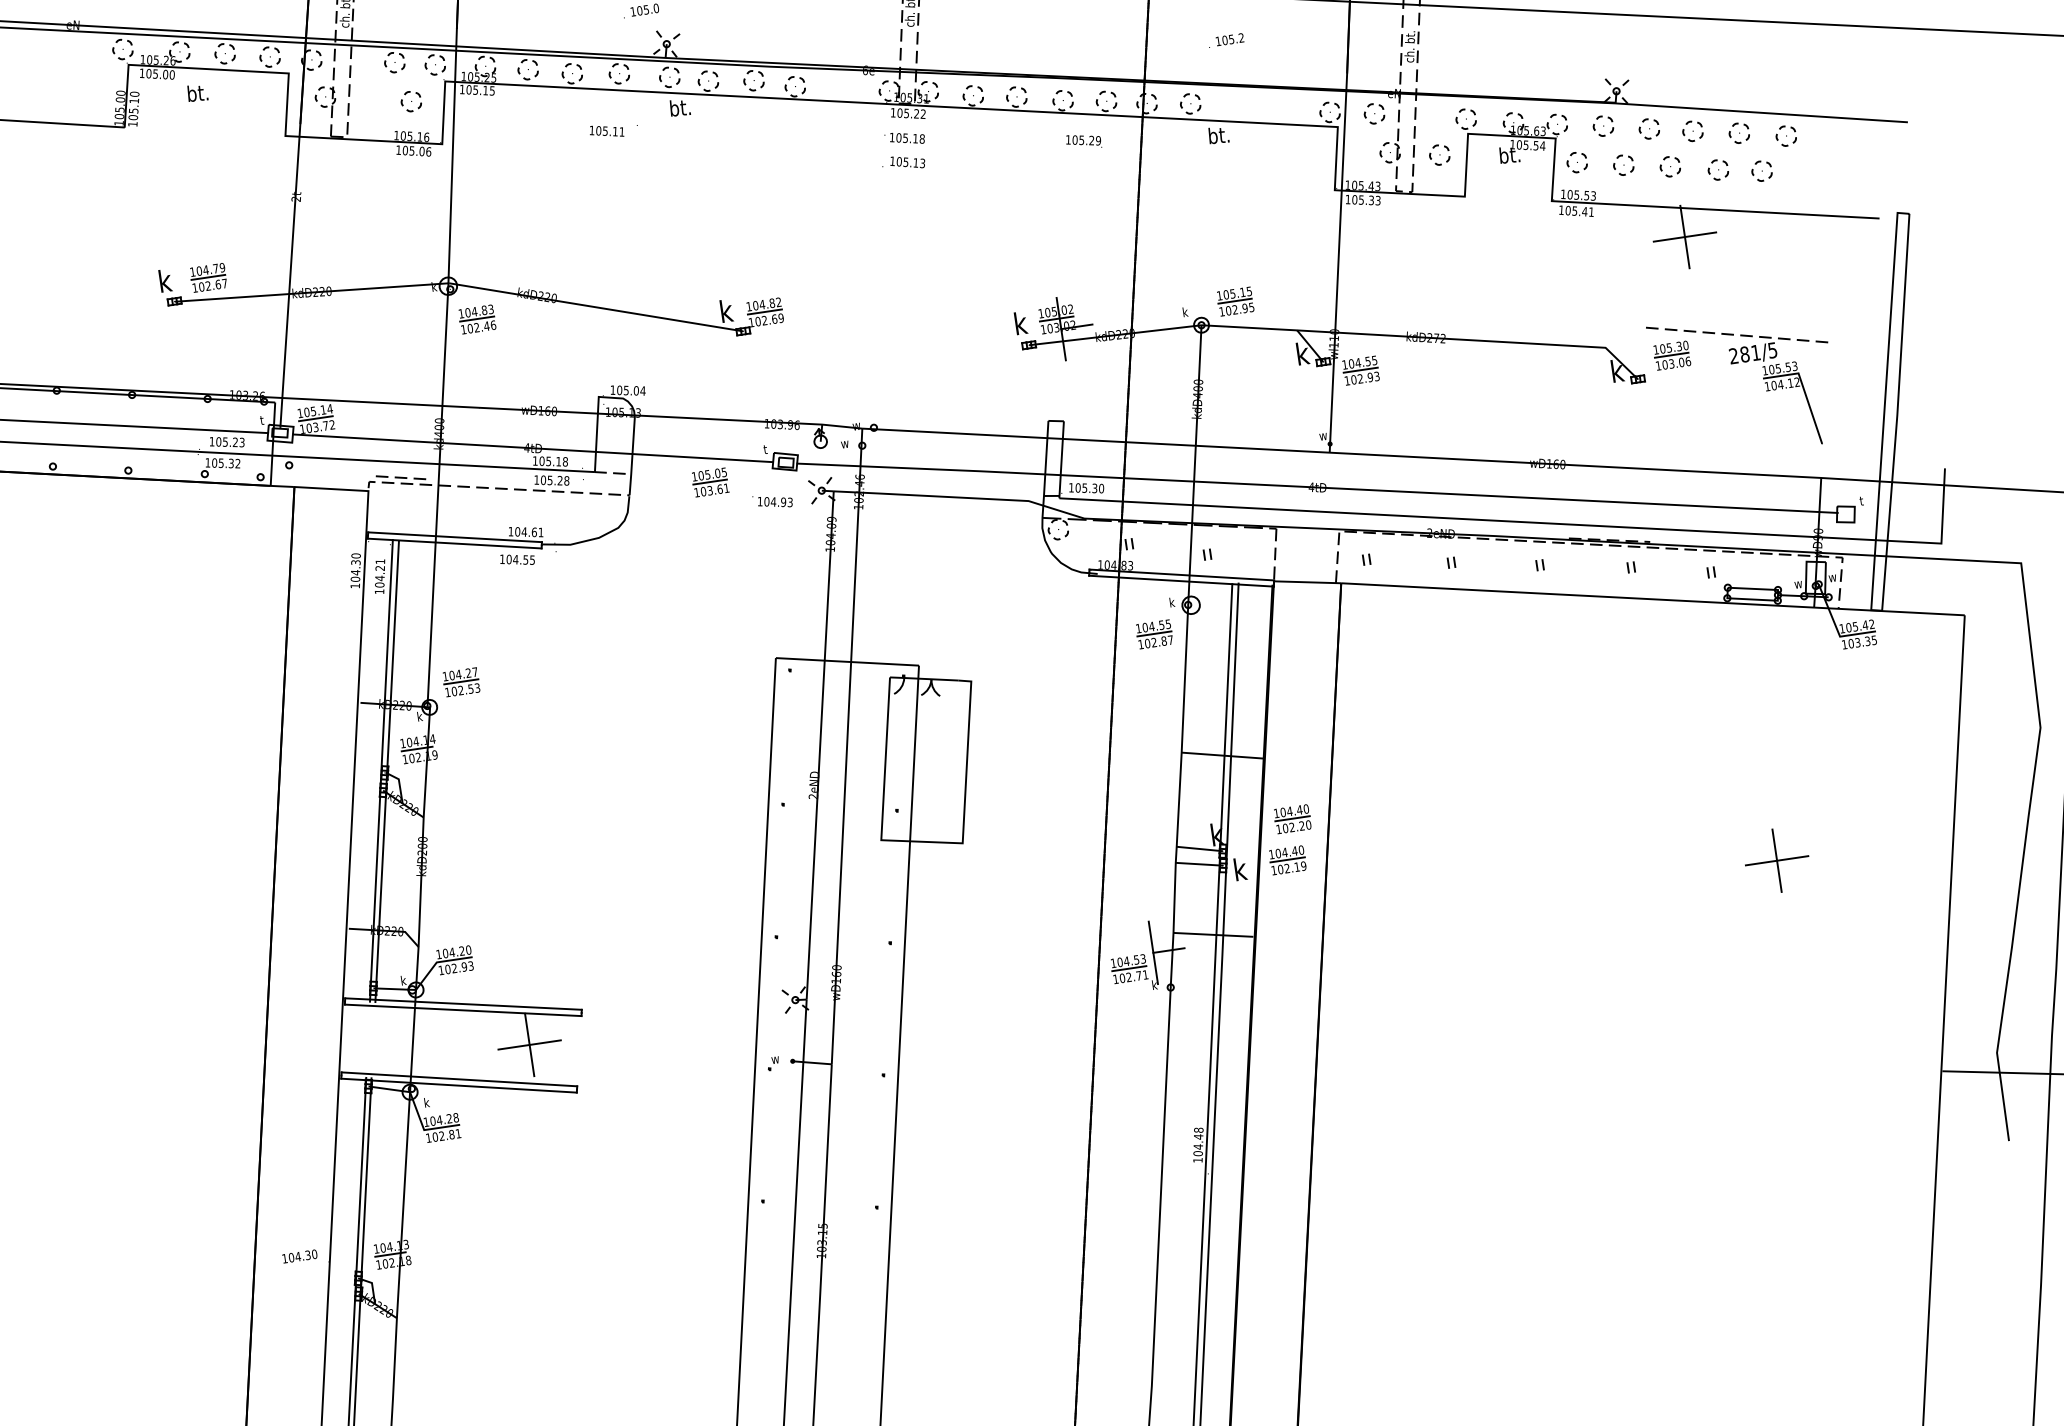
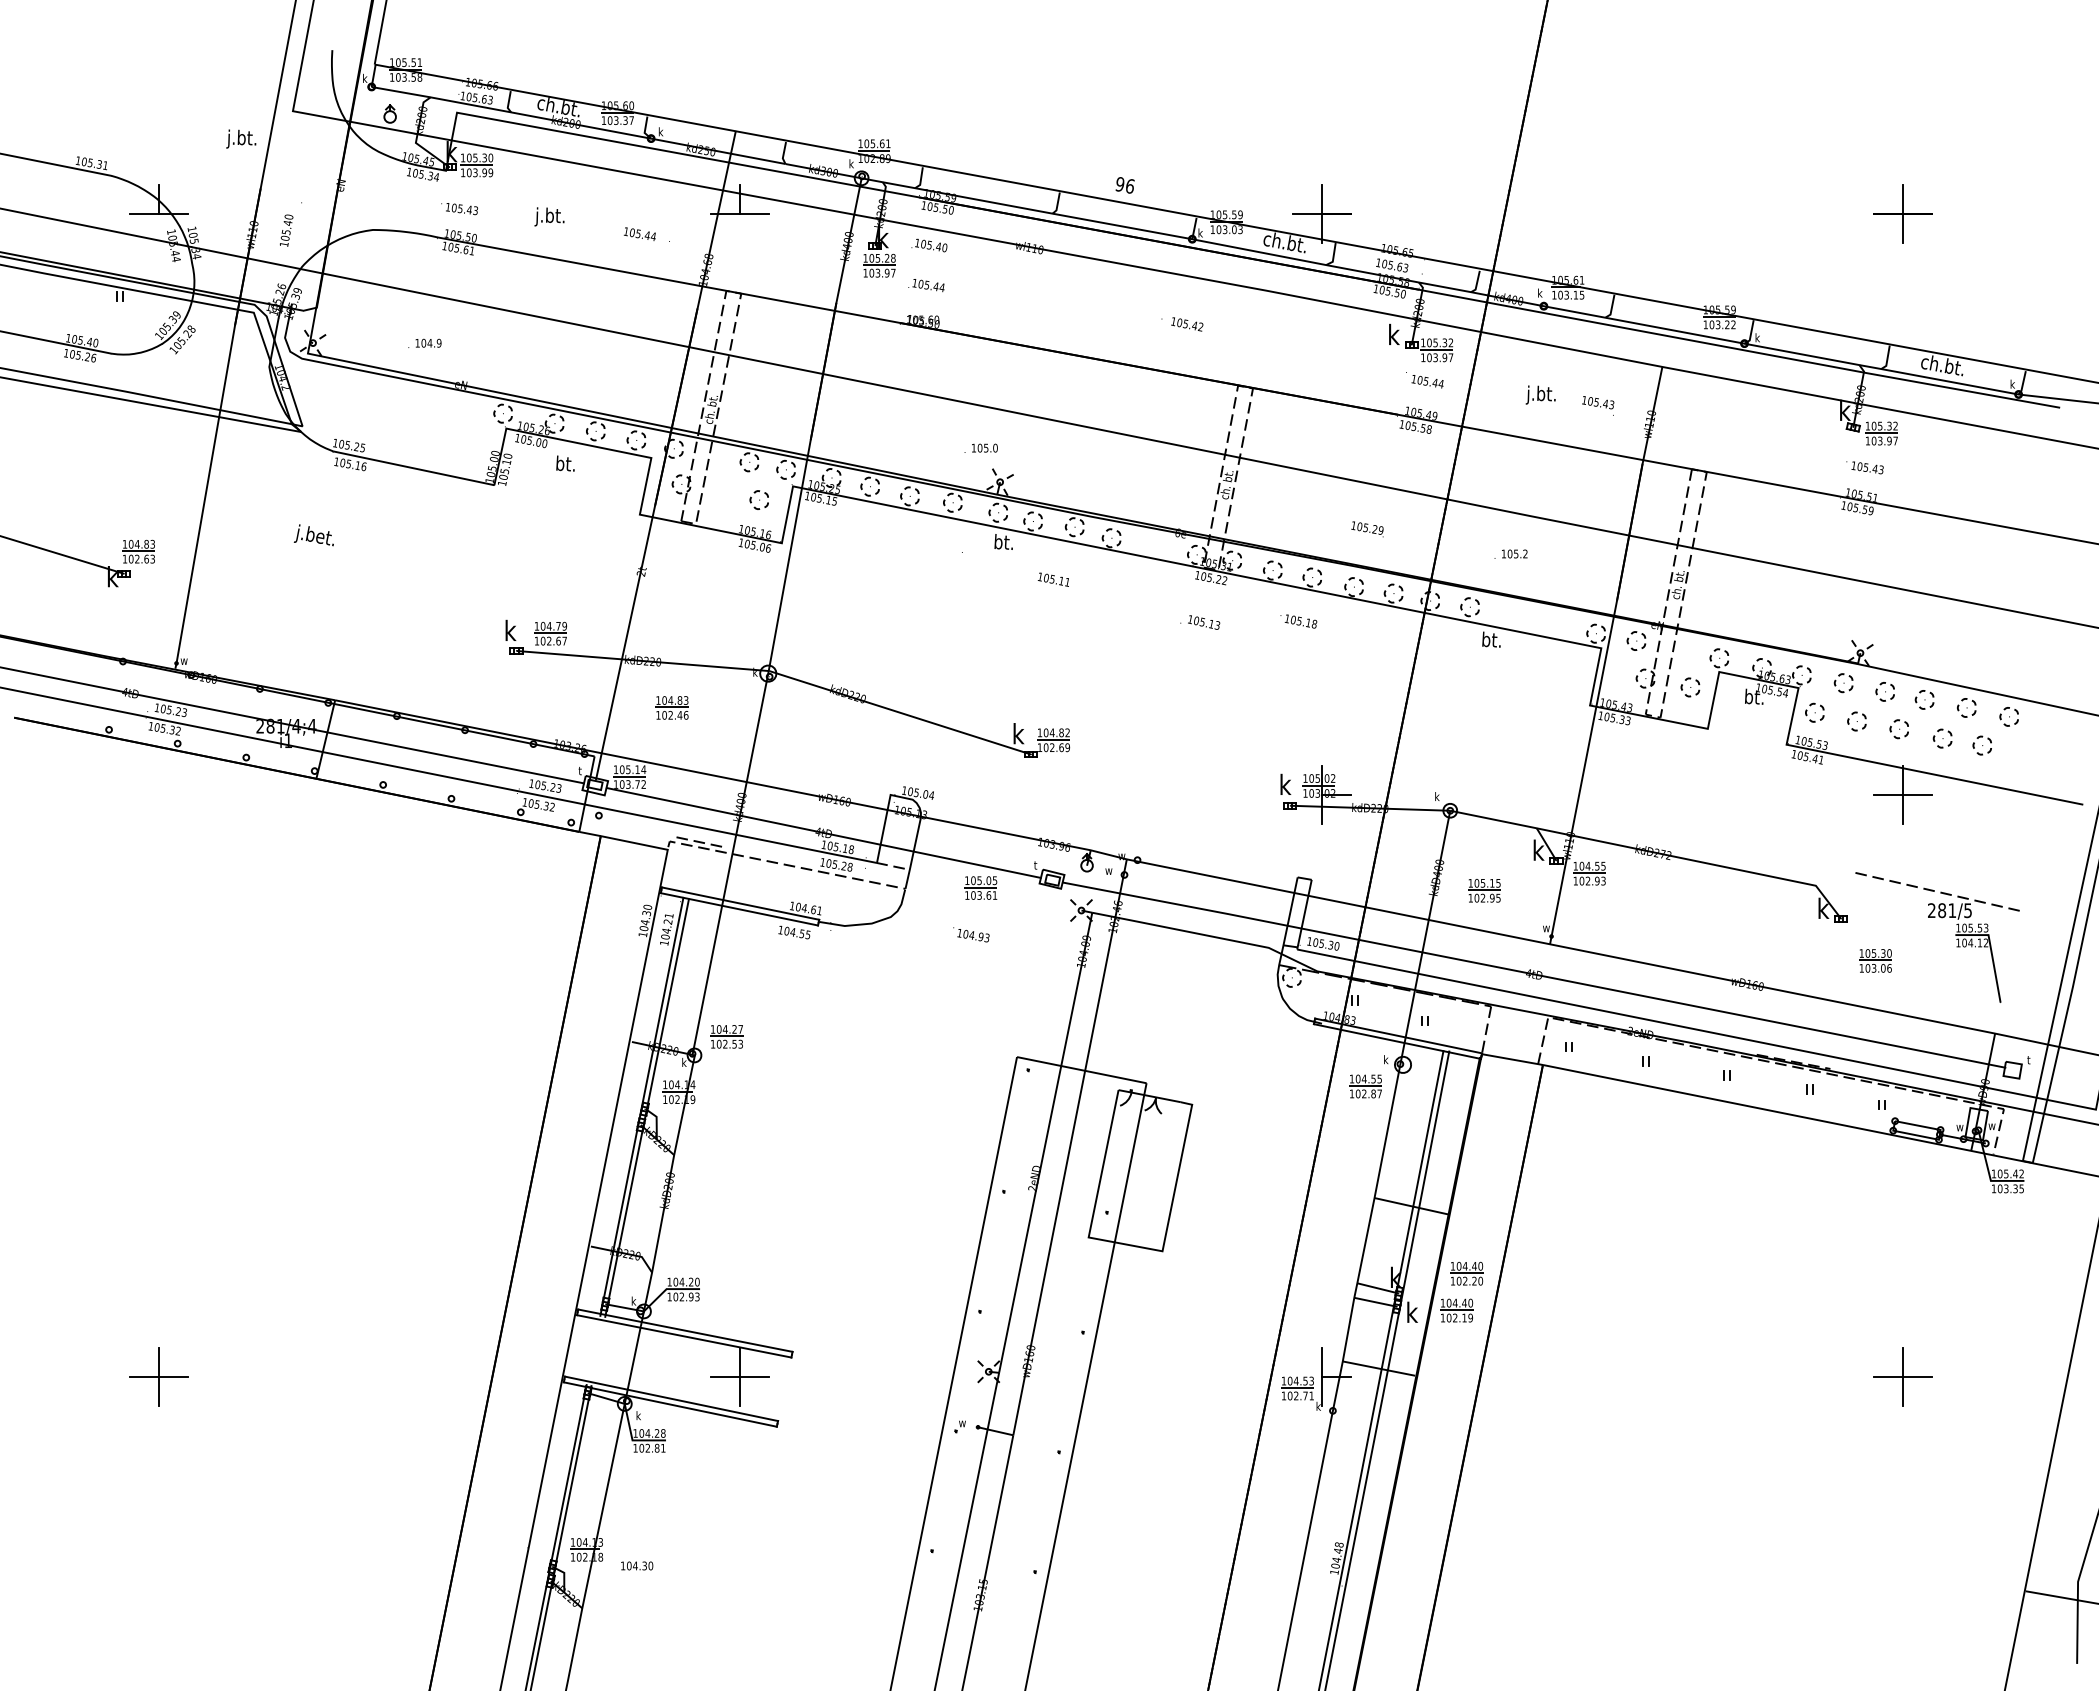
text: (605, 131) -> (1052, 579), moved
text: (904, 138) -> (1298, 621), moved
text: (1083, 141) -> (1367, 529), moved
part: (1235, 301) -> (1484, 890), moved
part: (476, 319) -> (671, 707), moved
part: (1672, 355) -> (1875, 960), moved
text: (772, 501) -> (971, 934), moved
text: (300, 1255) -> (637, 1565), moved

